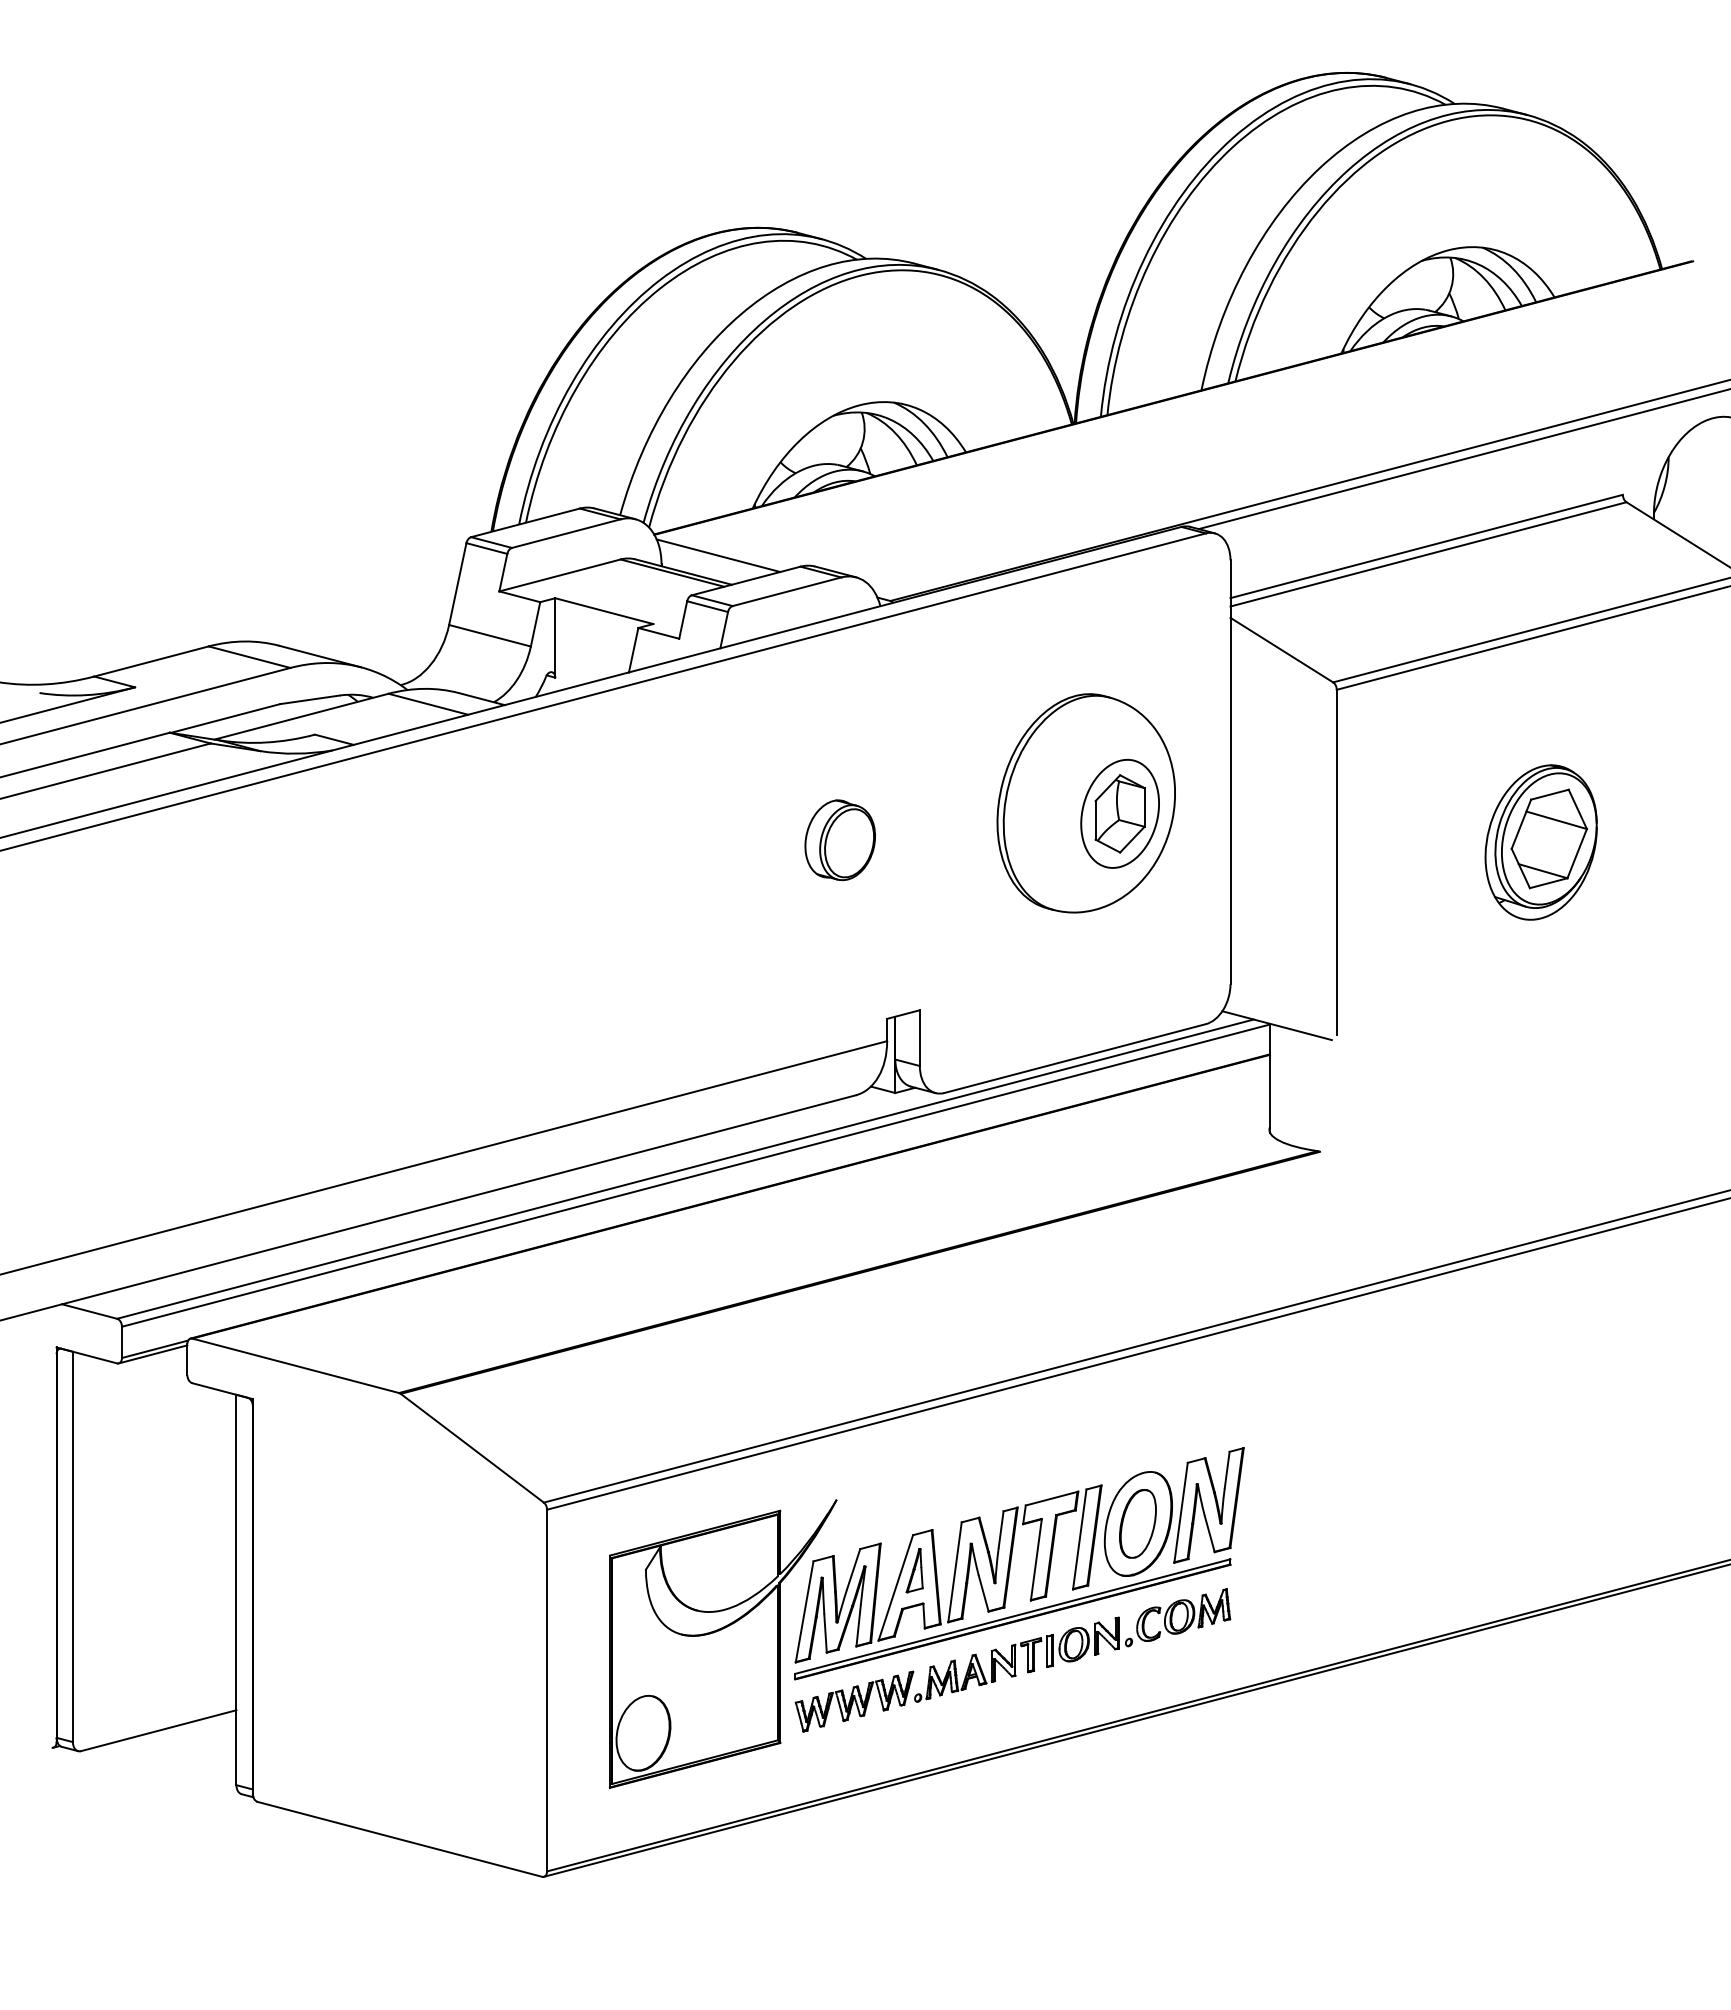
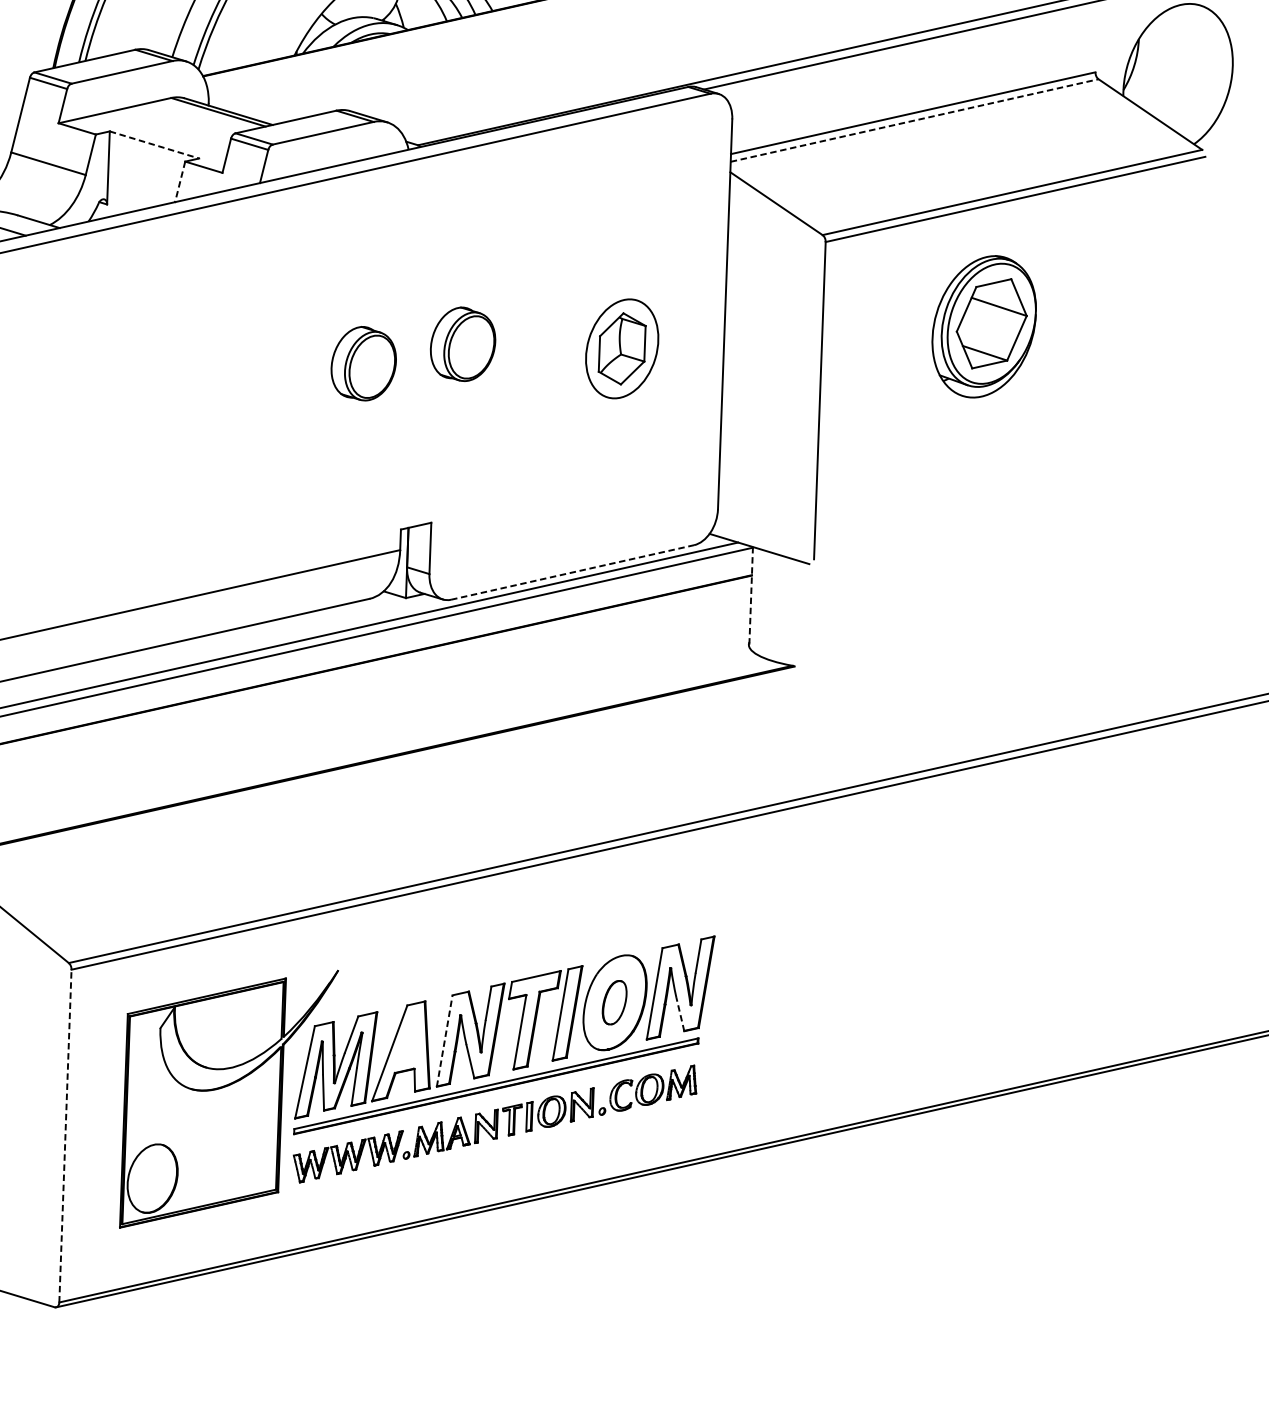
line: (1428, 554) -> (914, 120), solid -> dashed
line: (718, 555) -> (261, 97), removed
line: (604, 611) -> (154, 145), solid -> dashed
line: (633, 650) -> (180, 182), solid -> dashed
part: (1085, 803) -> (590, 338), removed
part: (946, 815) -> (462, 344), added
part: (1540, 842) -> (983, 326), moved
line: (1075, 1058) -> (572, 572), solid -> dashed
line: (1269, 1078) -> (750, 597), solid -> dashed
part: (1137, 1523) -> (614, 1002), size x0.7
line: (1209, 1534) -> (680, 1014), solid -> dashed
part: (914, 1570) -> (407, 1038), removed
line: (955, 1571) -> (445, 1040), solid -> dashed
line: (547, 1690) -> (65, 1136), solid -> dashed

